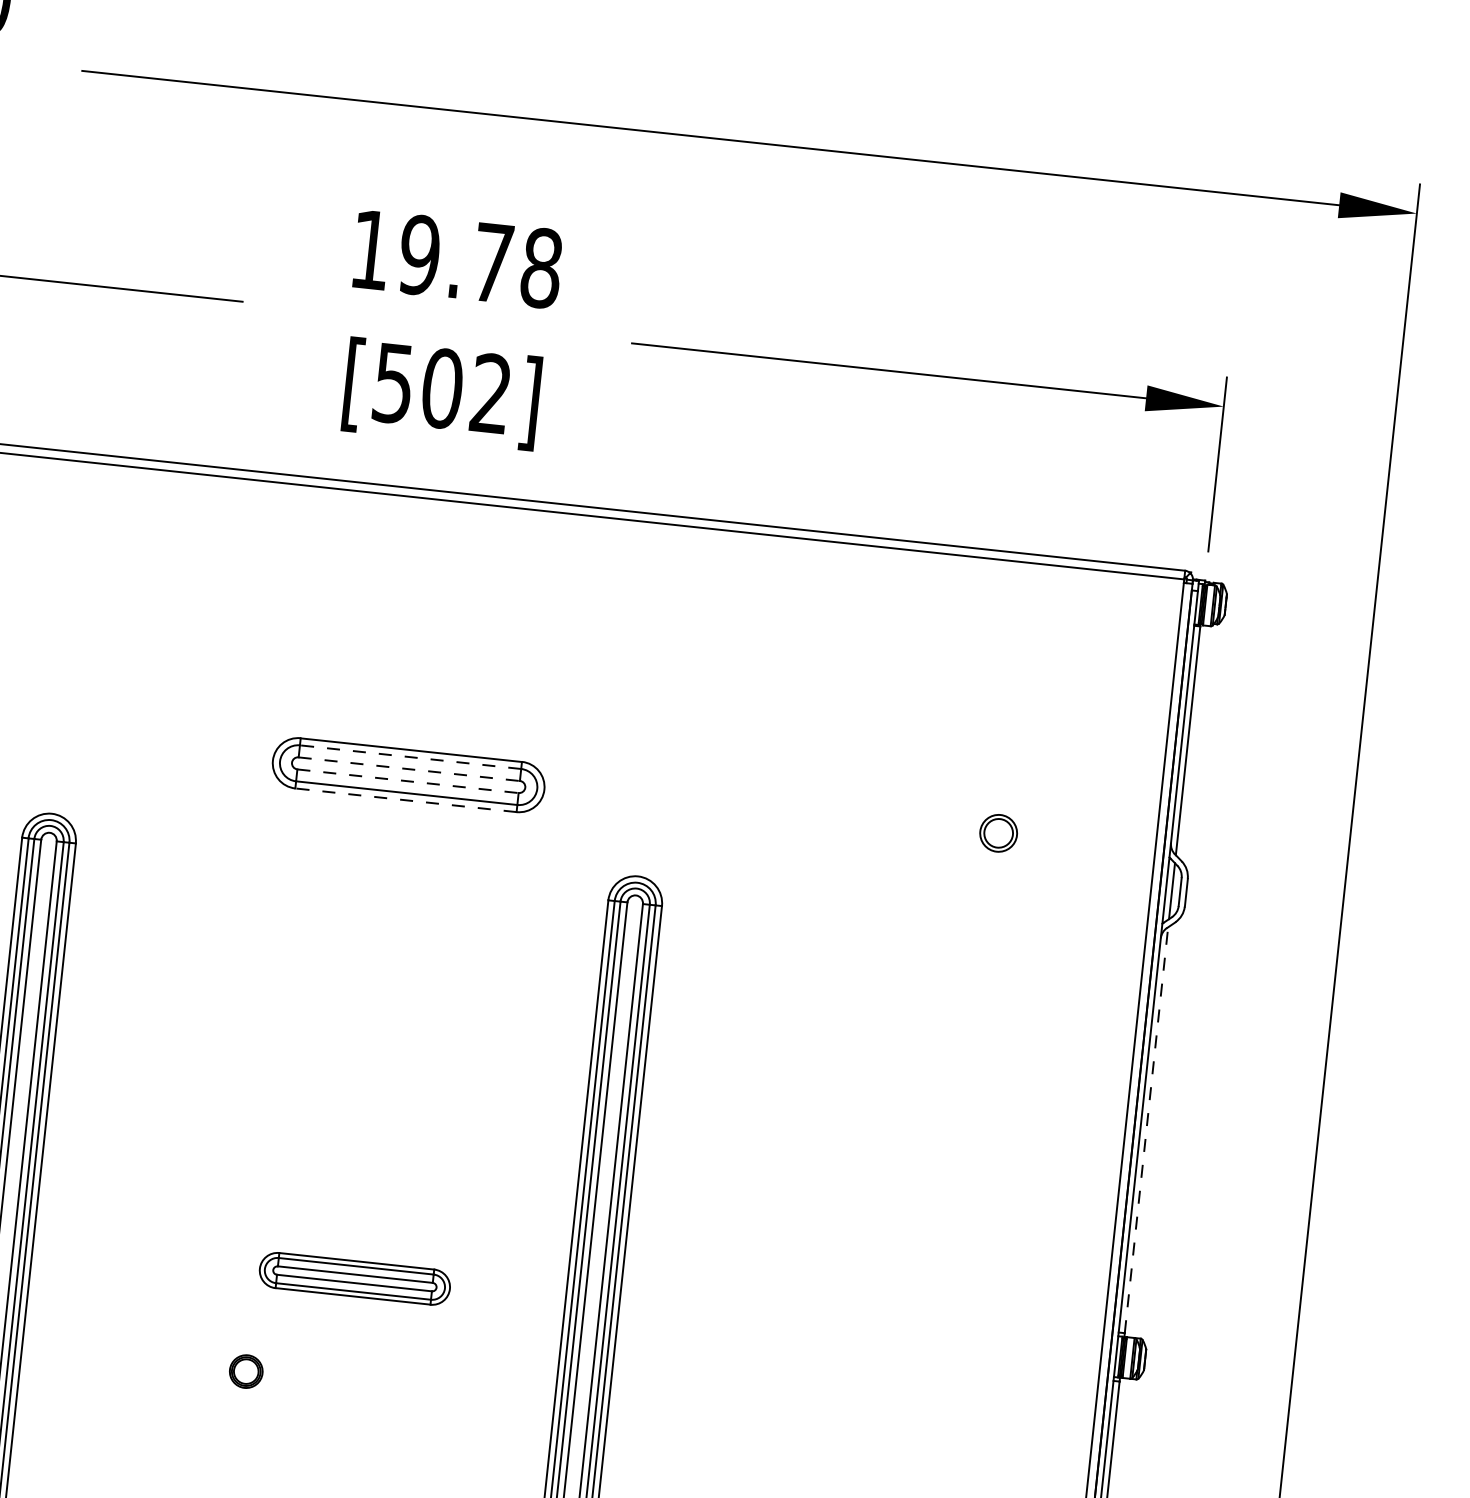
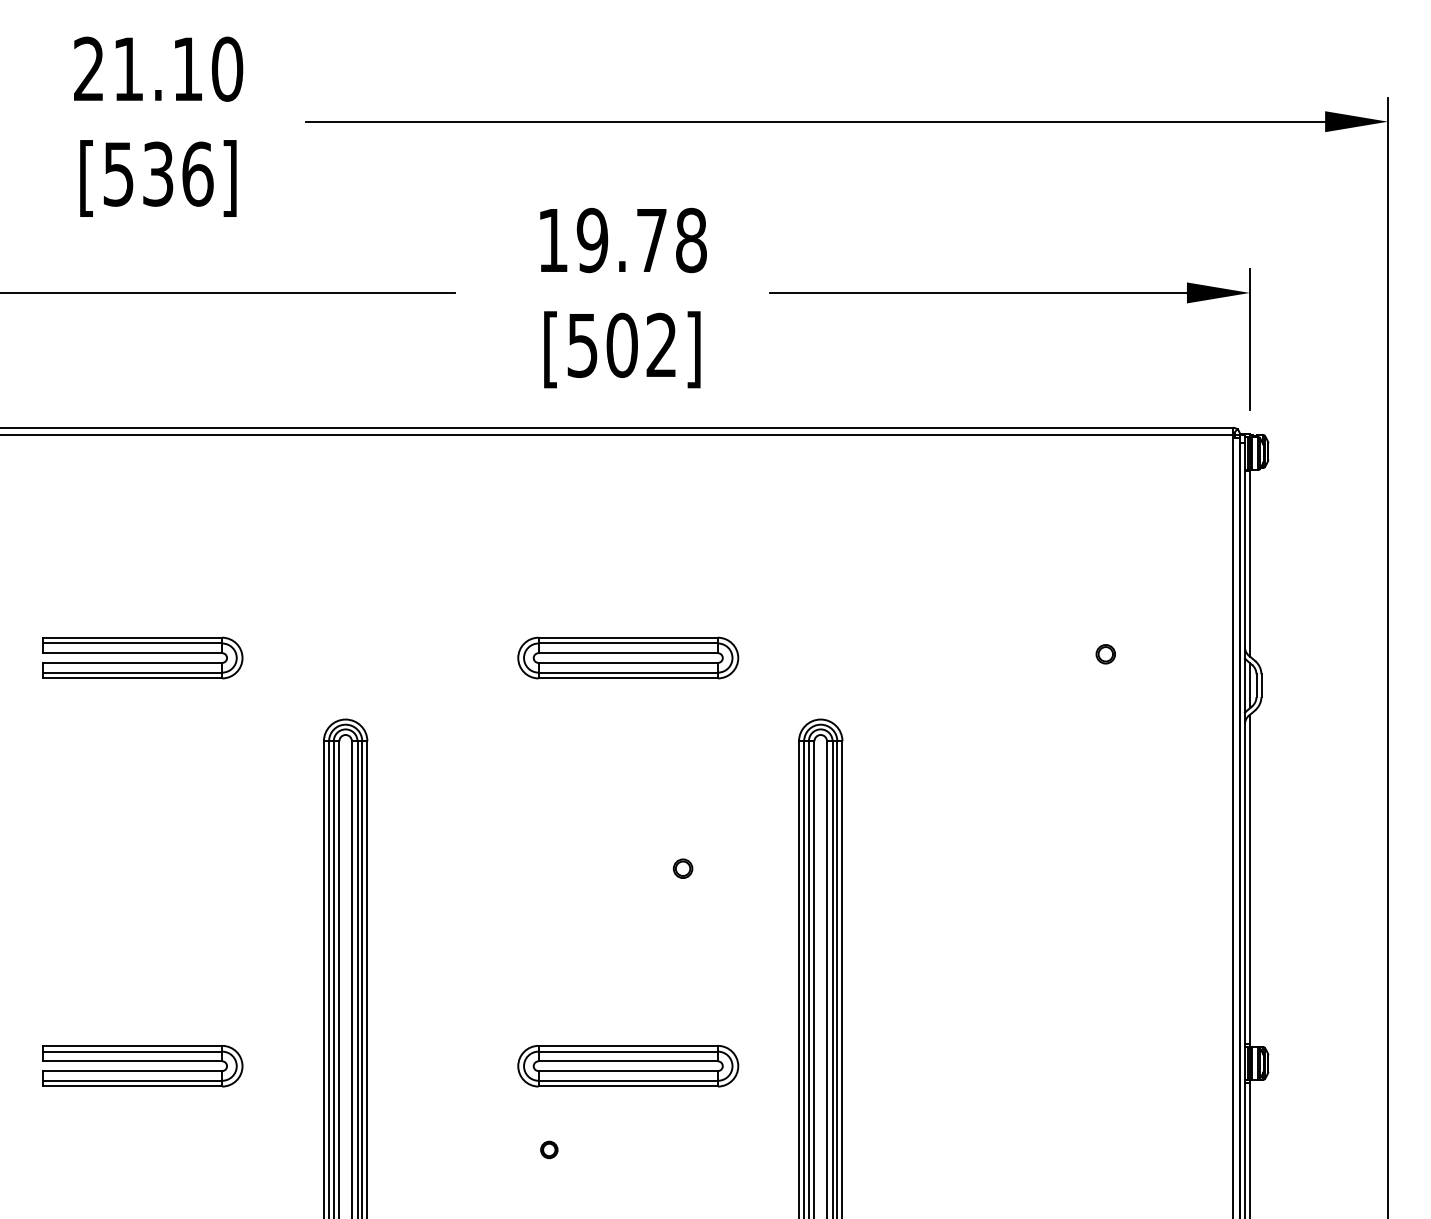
line: (410, 757) -> (628, 643), dashed -> solid
line: (409, 769) -> (628, 653), dashed -> solid
line: (408, 781) -> (628, 663), dashed -> solid
line: (406, 800) -> (628, 678), dashed -> solid
part: (997, 833) -> (1105, 654), size x0.62
part: (447, 1041) -> (682, 868), added
line: (1145, 1130) -> (1249, 879), dashed -> solid
part: (355, 1279) -> (628, 1066), size x1.43
part: (246, 1371) -> (549, 1149), size x0.62

